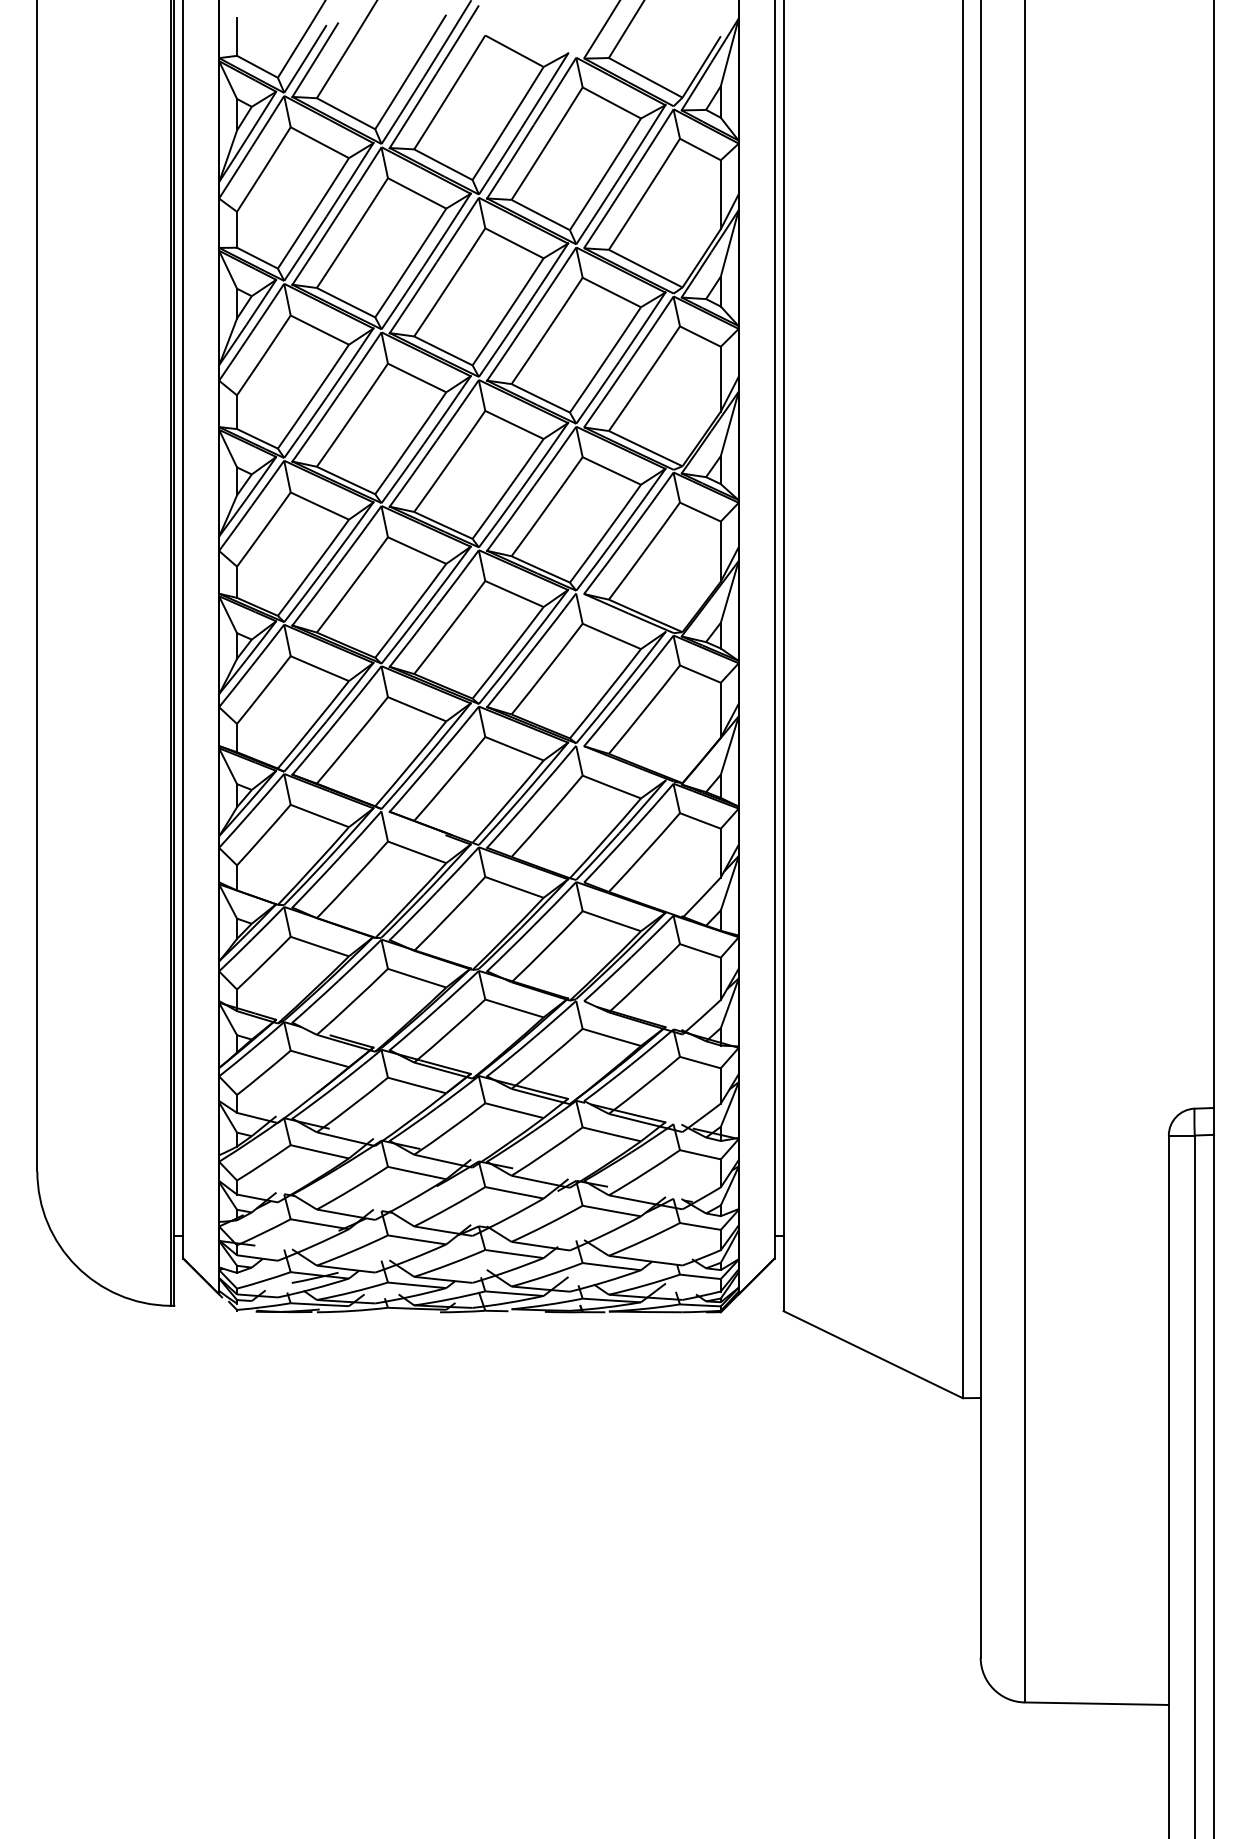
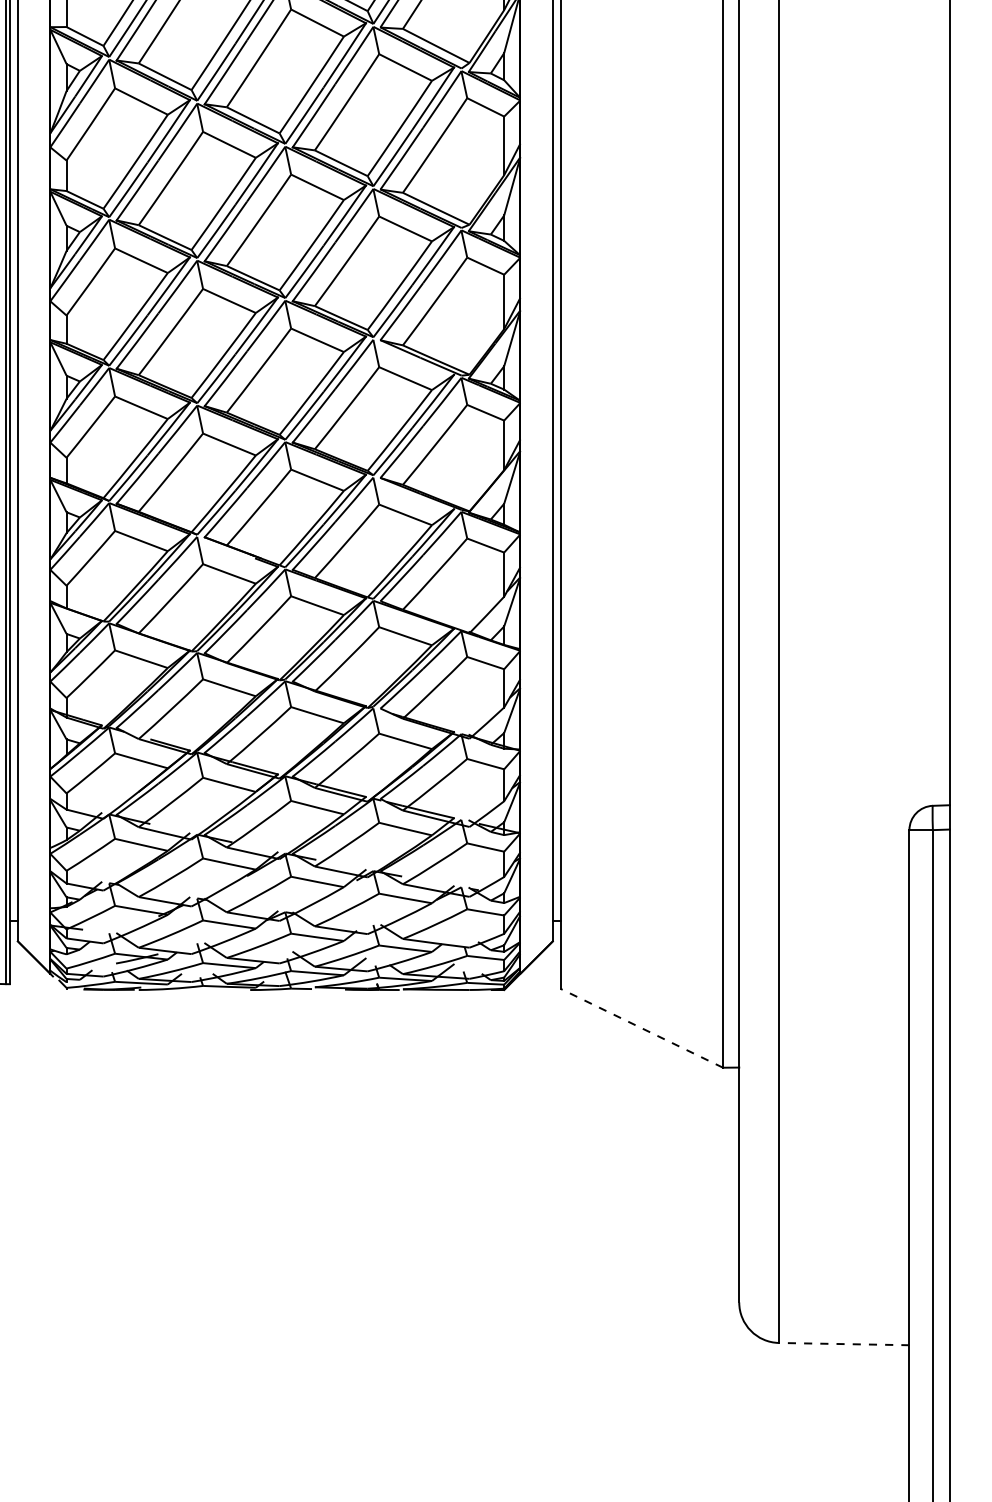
line: (873, 1354) -> (642, 1028), solid -> dashed
line: (1096, 1703) -> (844, 1343), solid -> dashed

